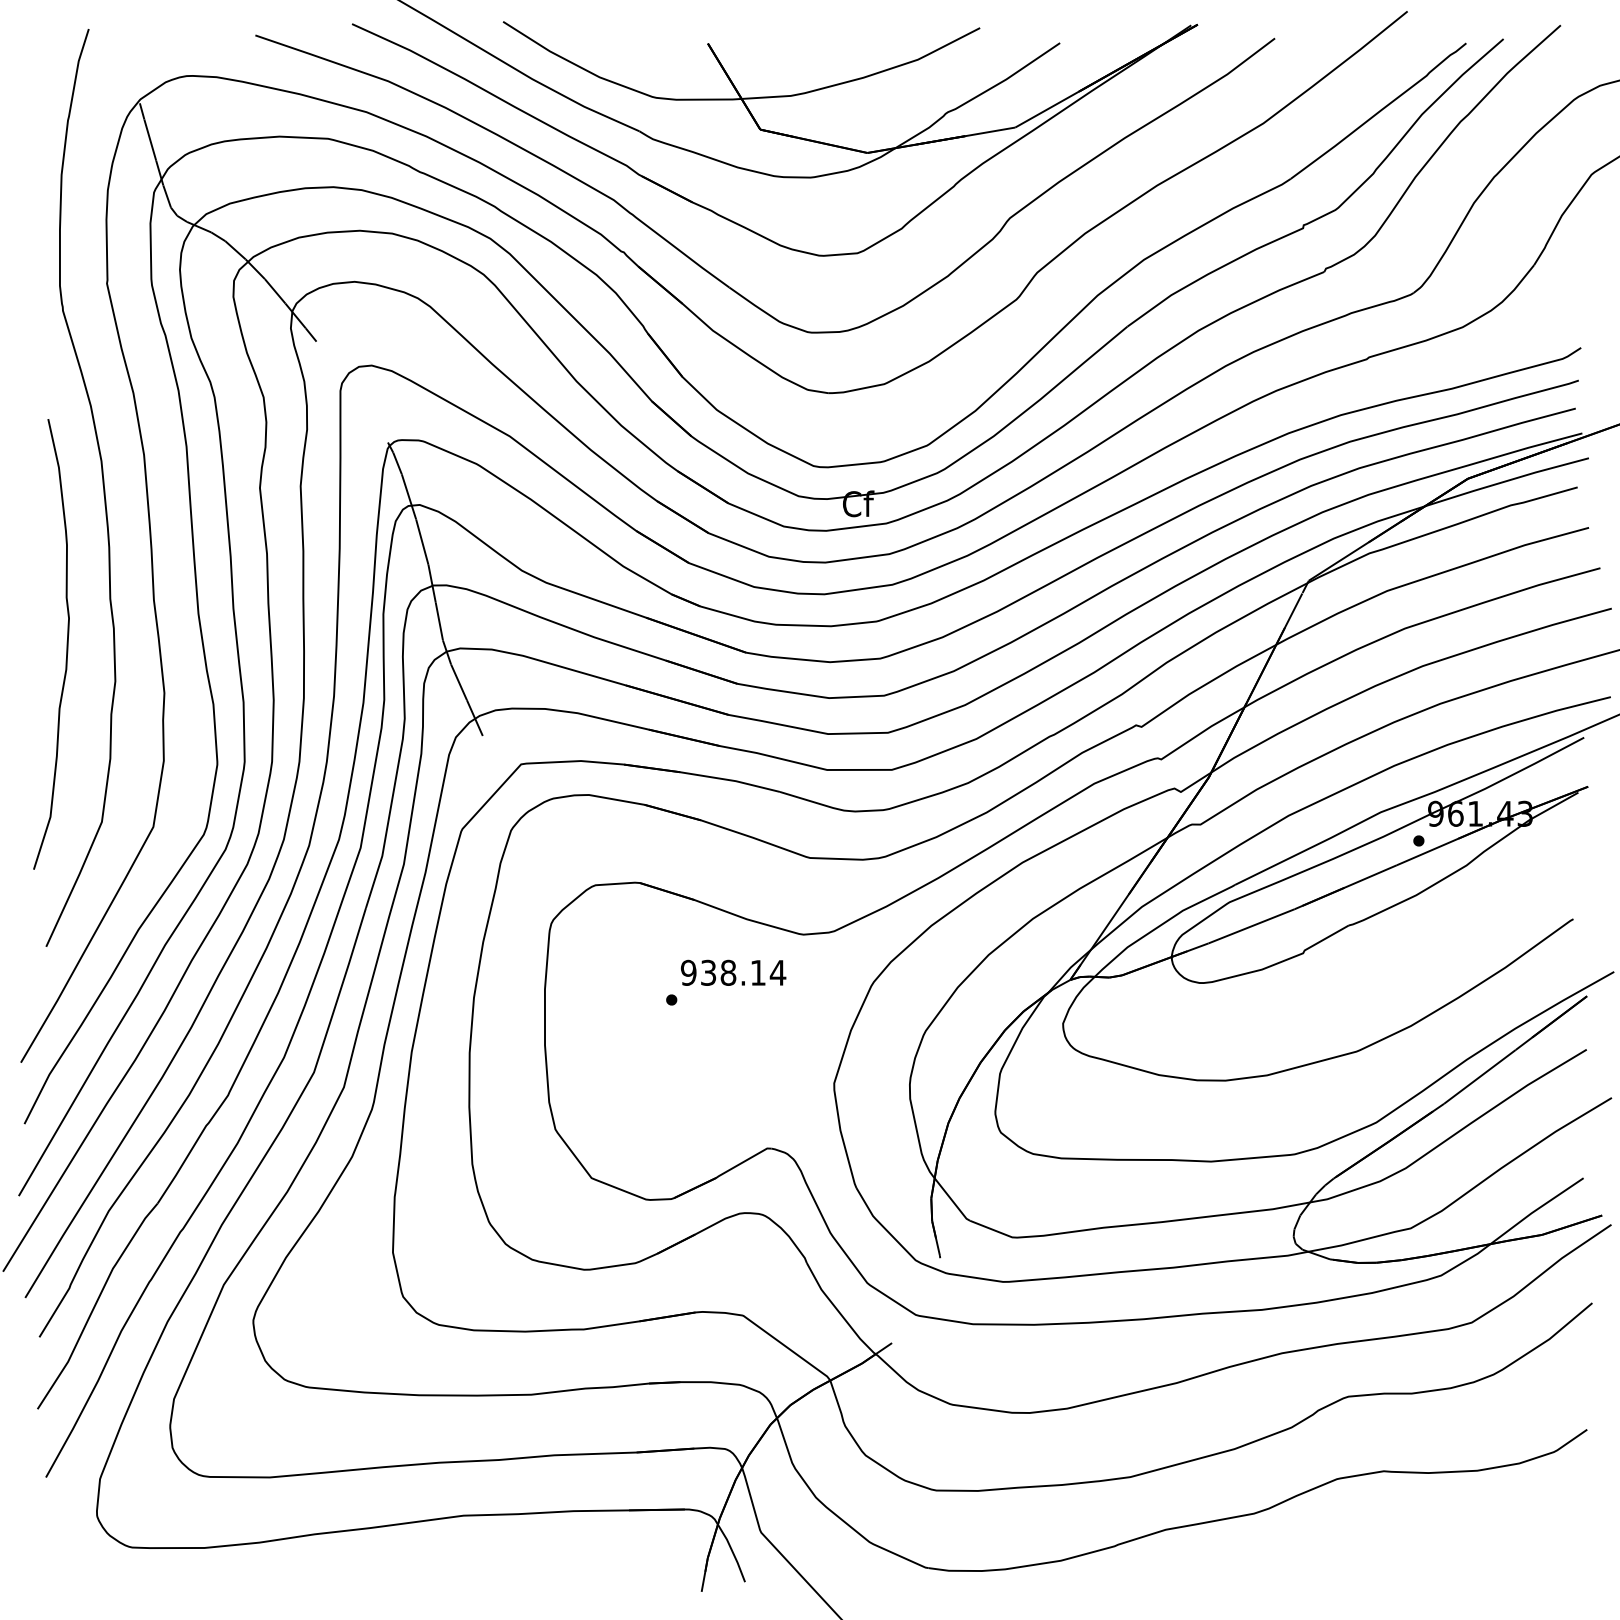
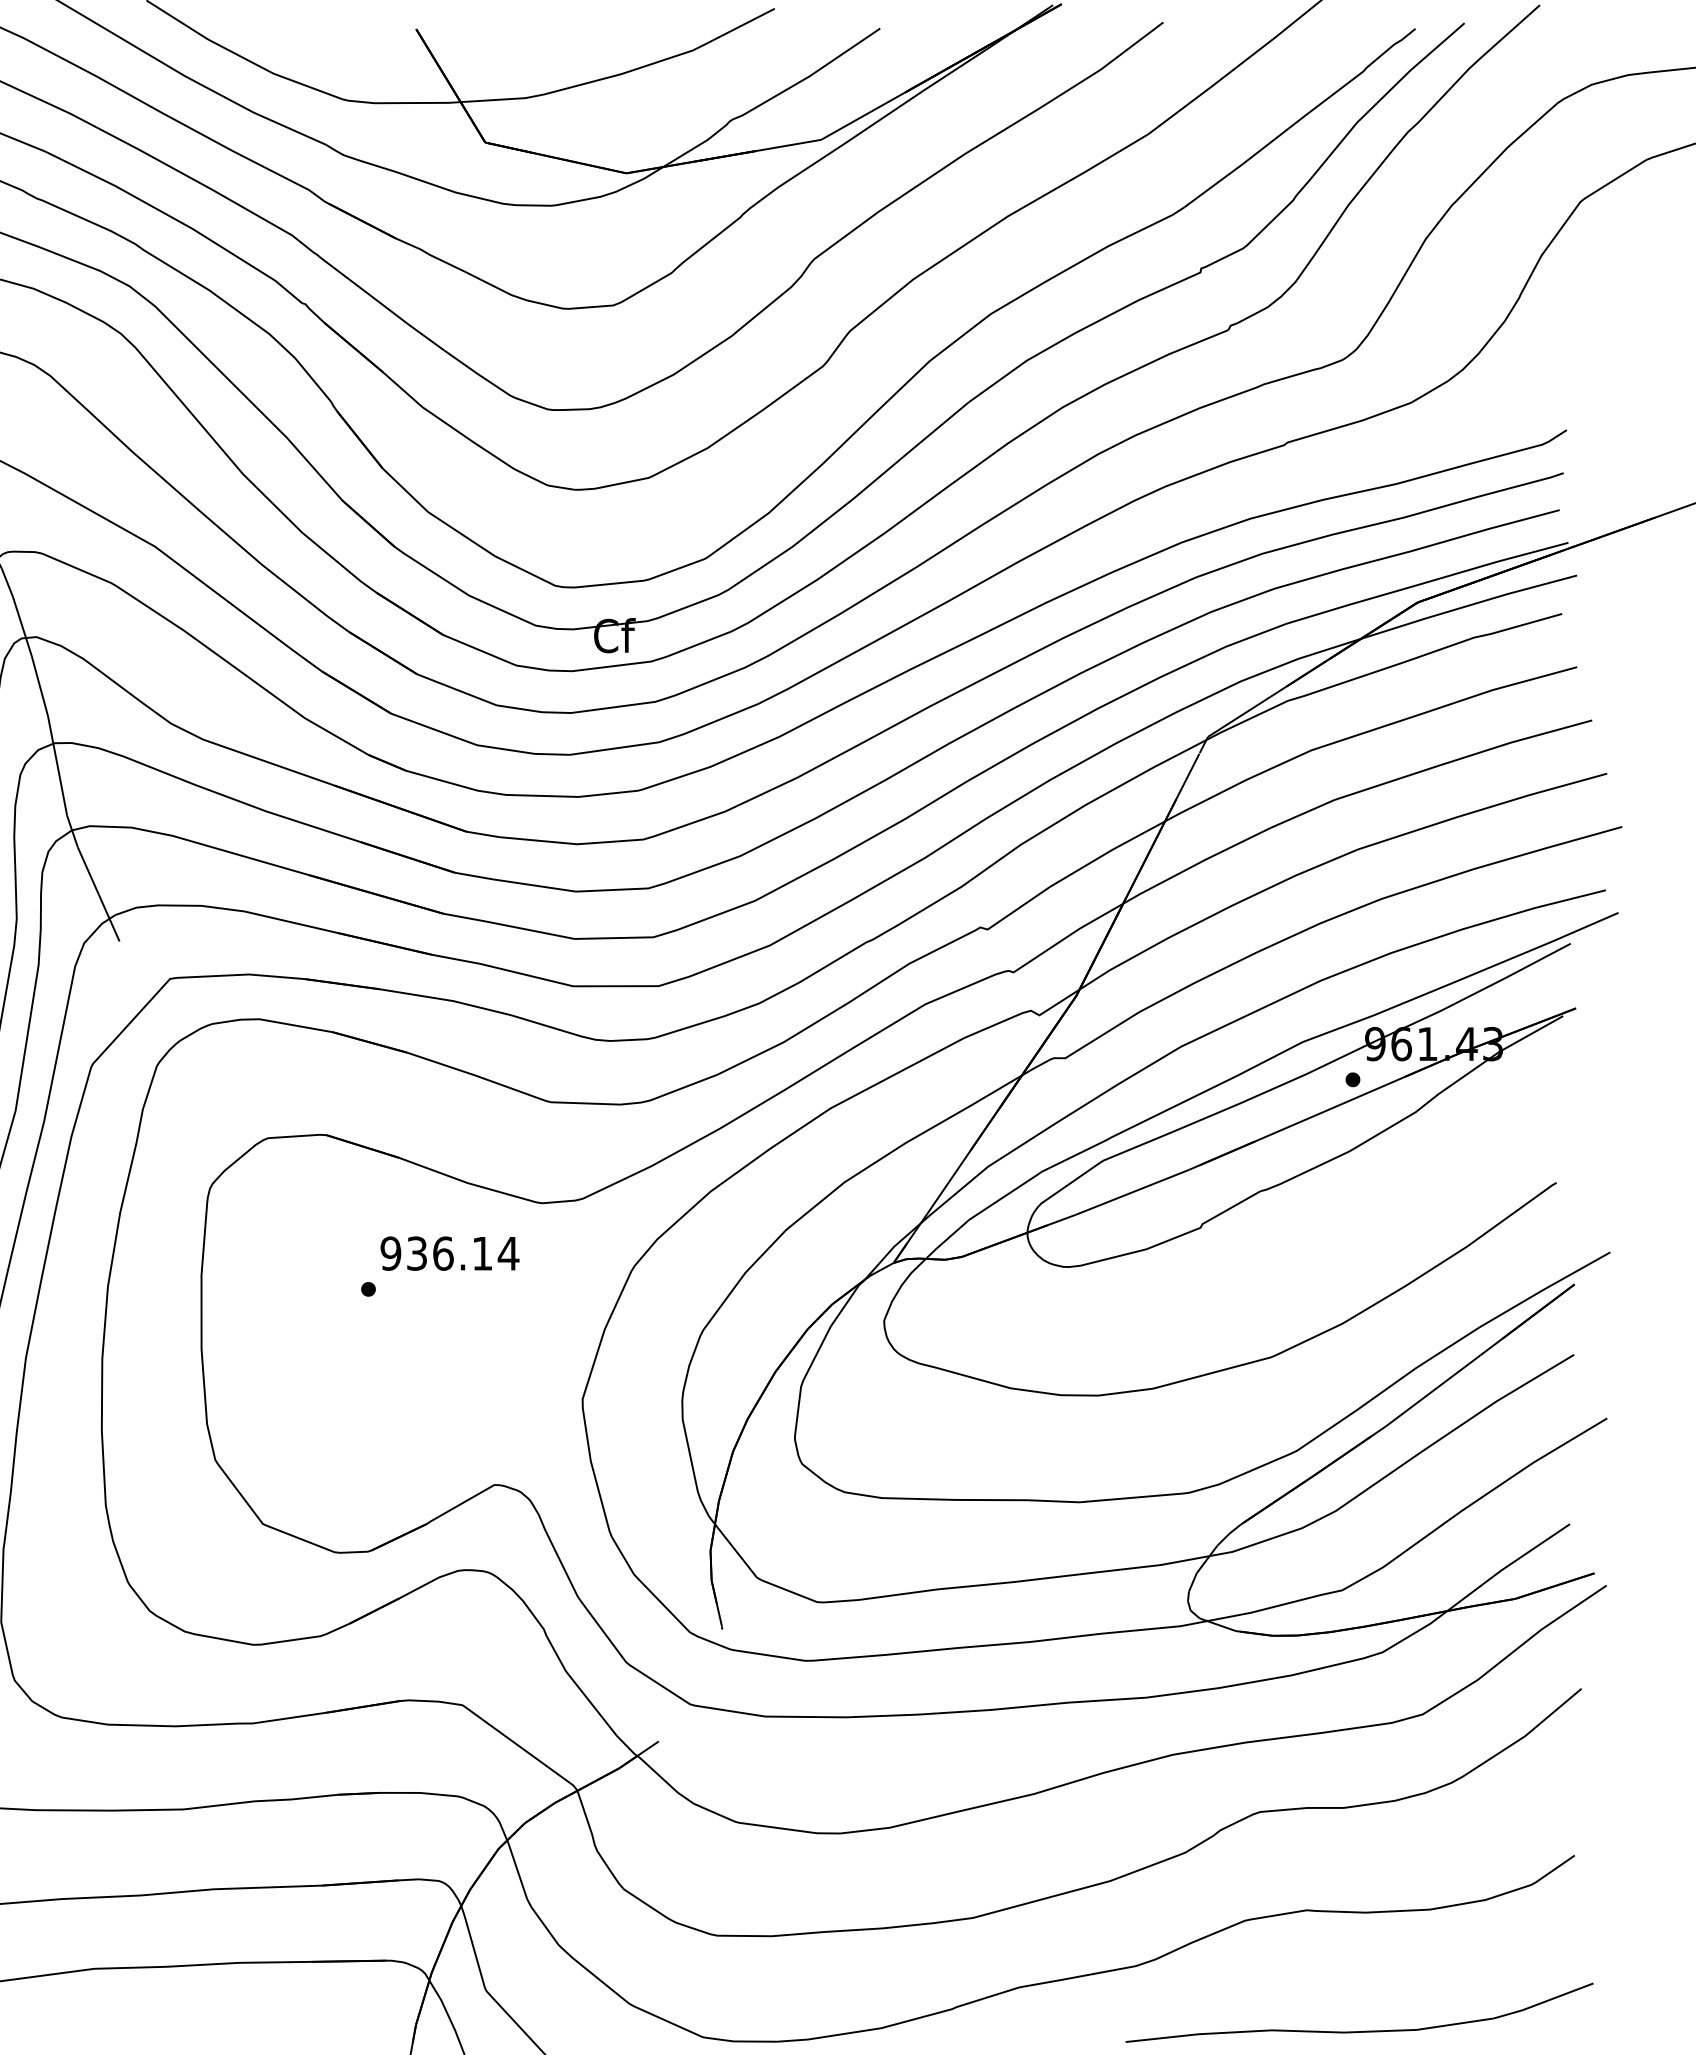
text: (728, 972) -> (443, 1253), 938.14 -> 936.14
part: (1423, 1562) -> (1359, 2030), added

